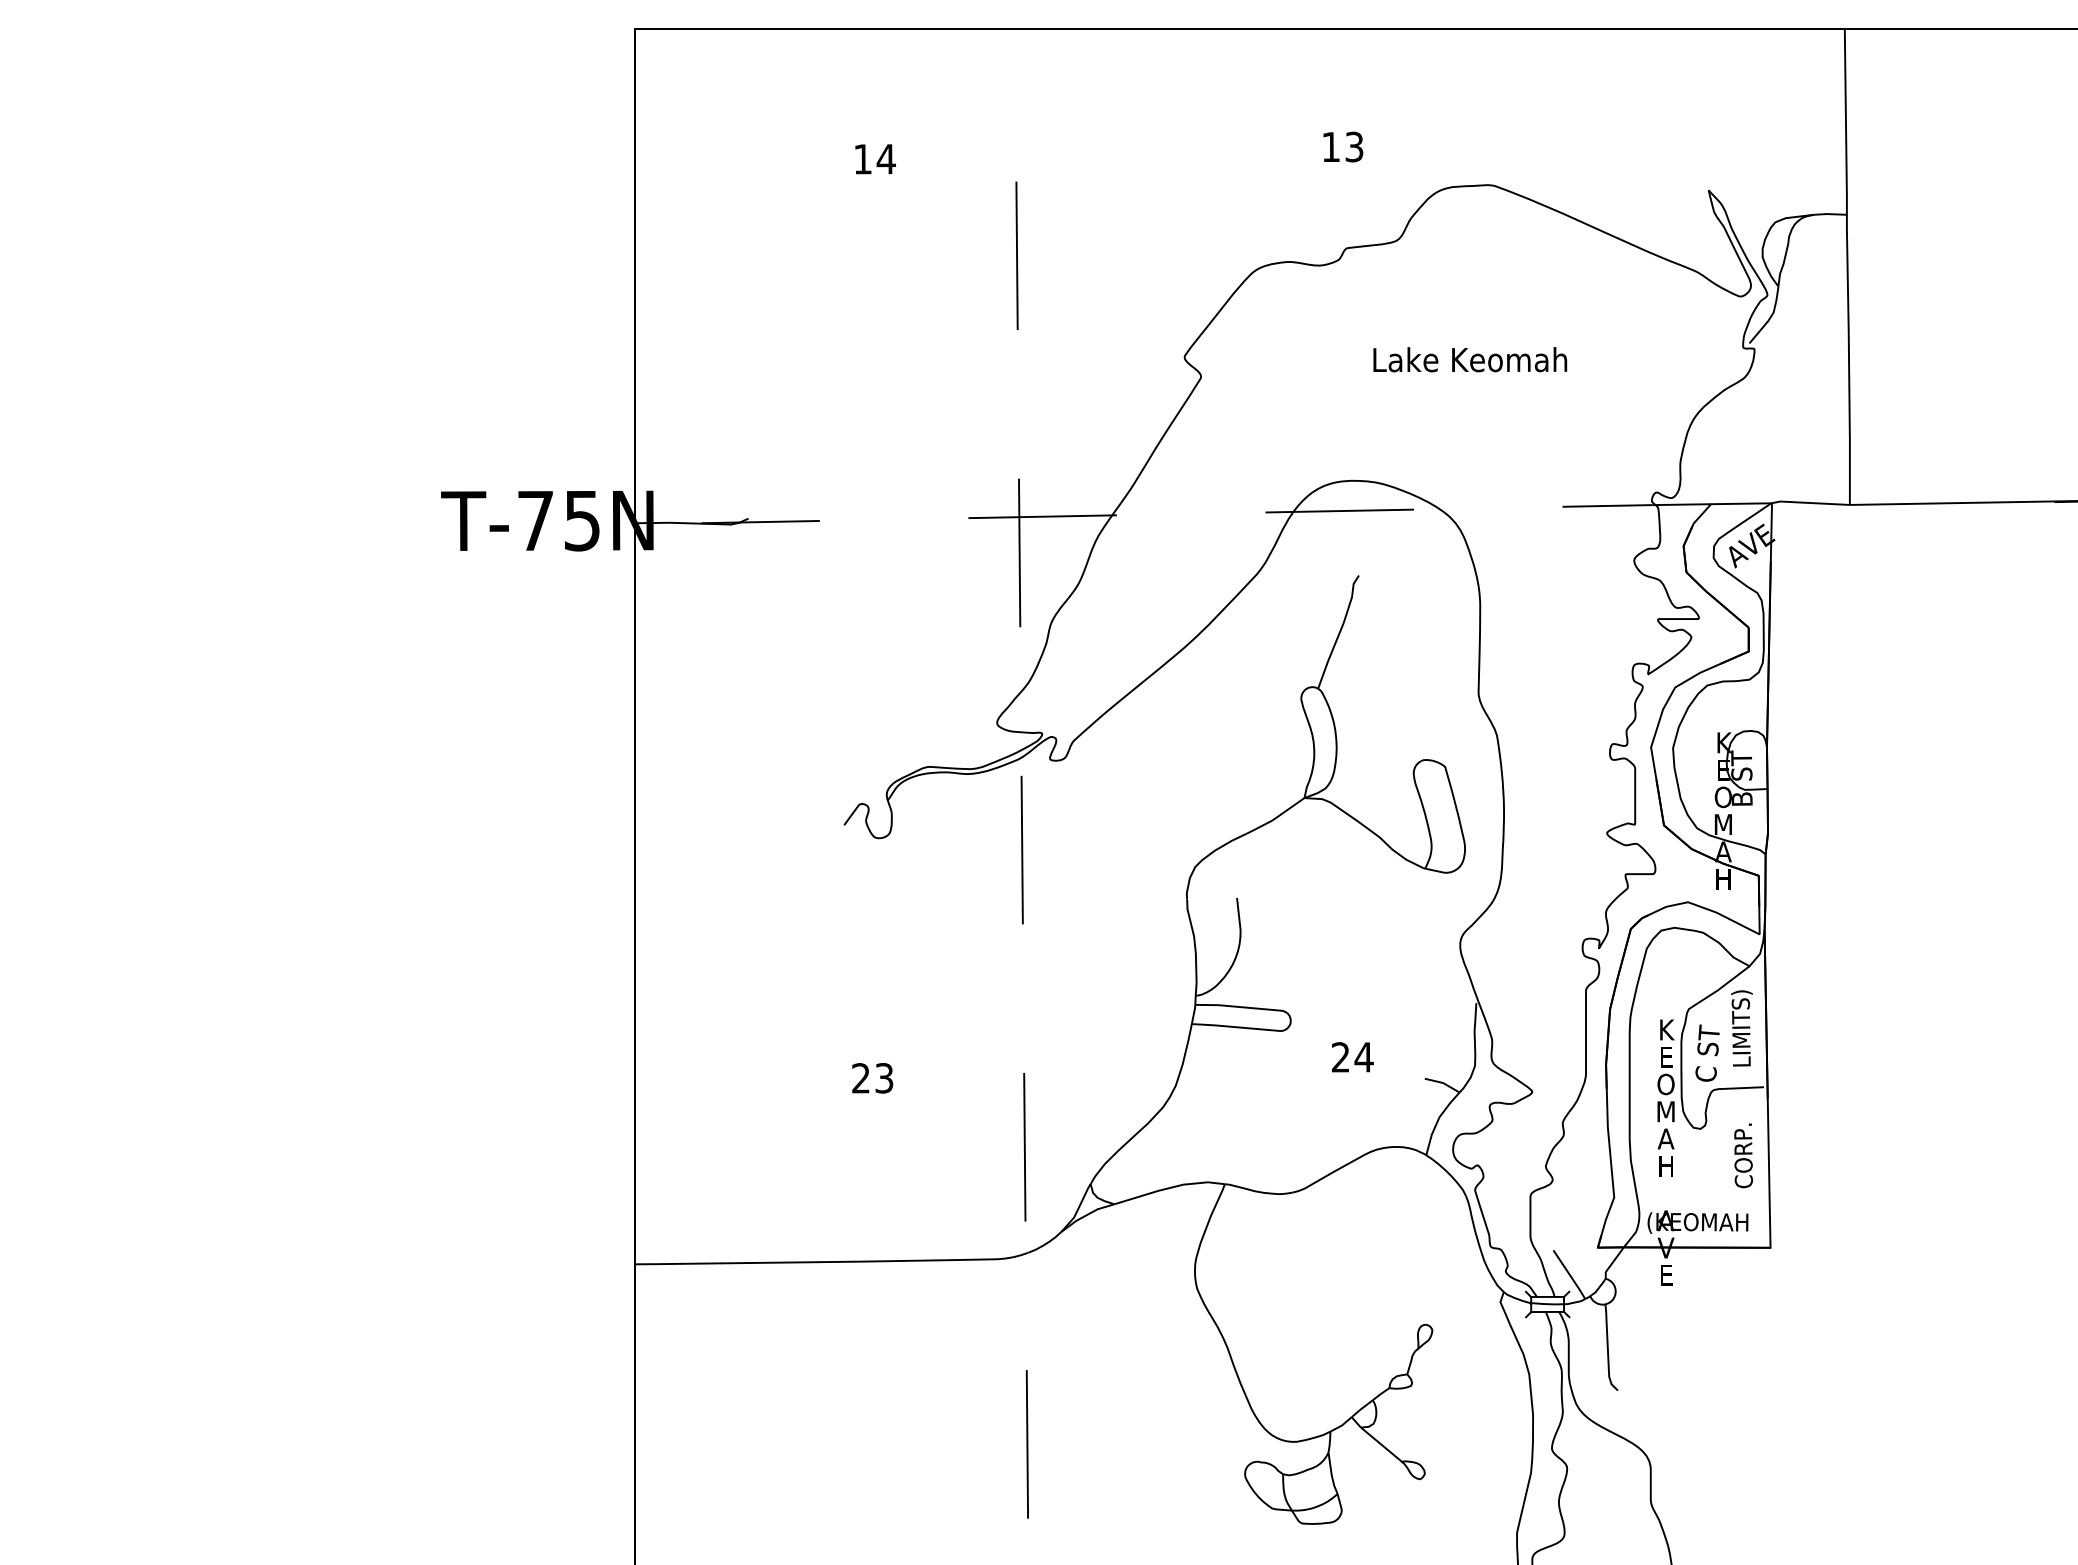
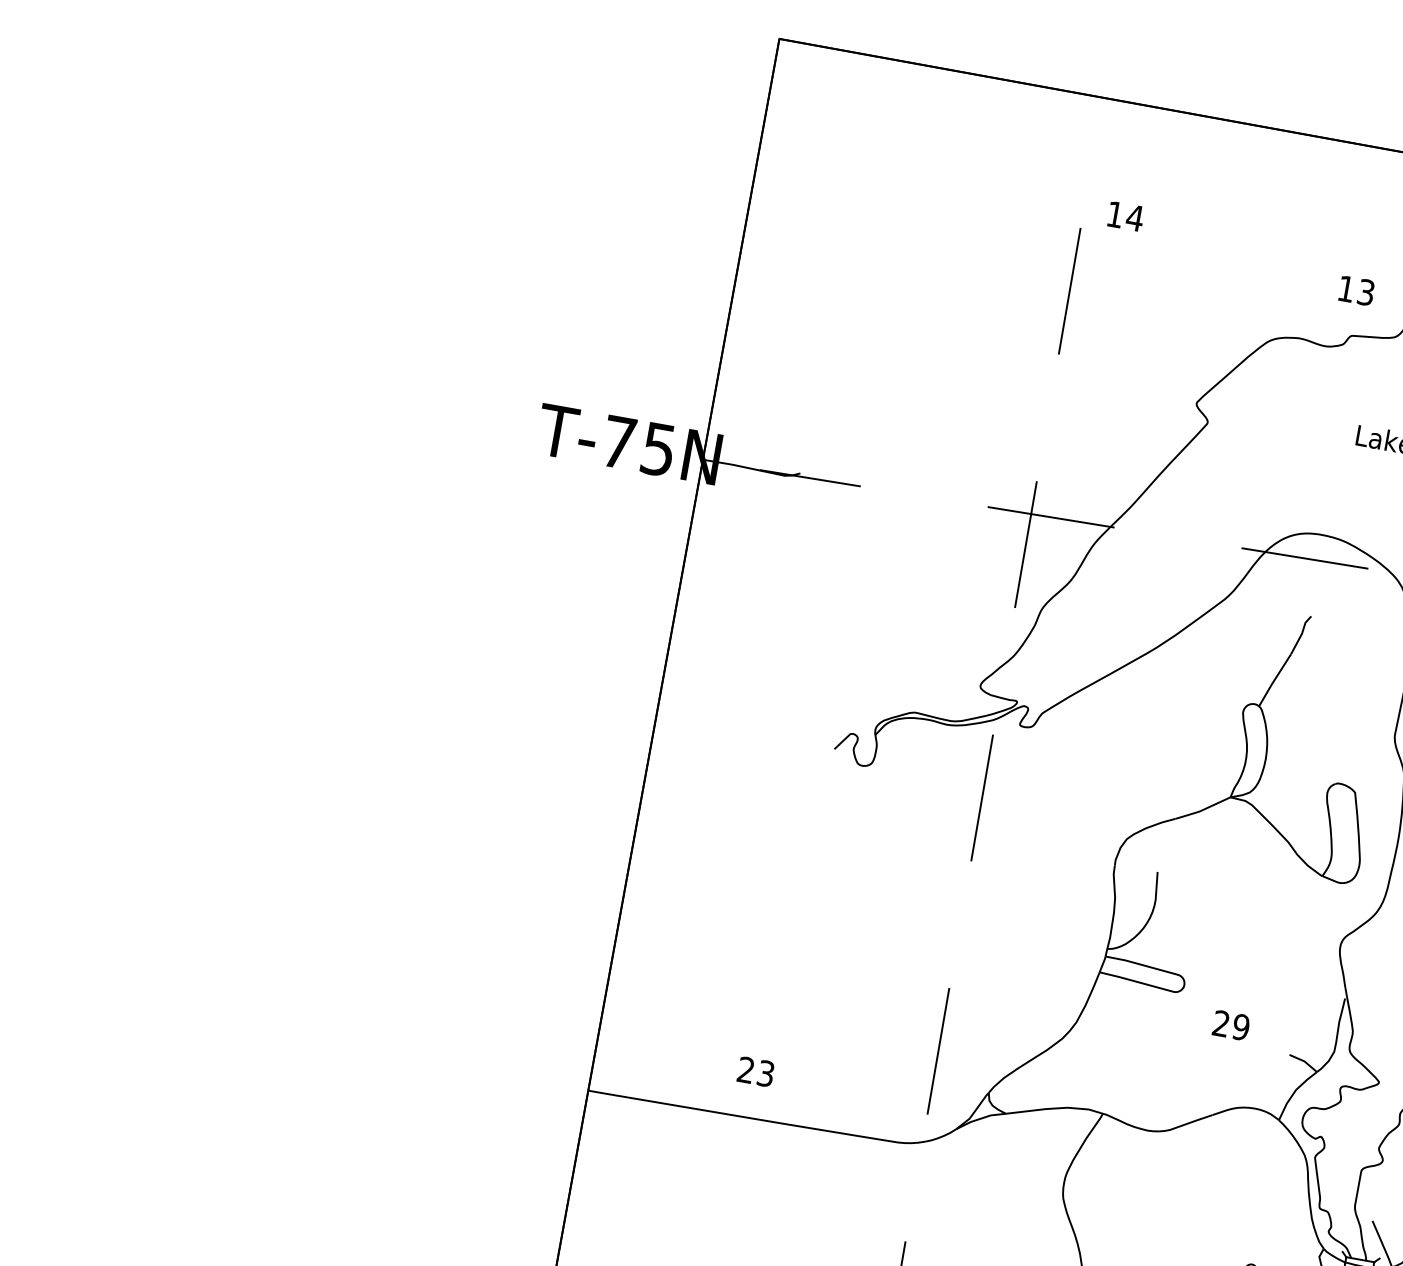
text: (1343, 146) -> (1356, 290), moved
text: (875, 159) -> (1125, 216), moved
text: (1363, 1057) -> (1240, 1027), 24 -> 29
text: (872, 1078) -> (755, 1072), moved

